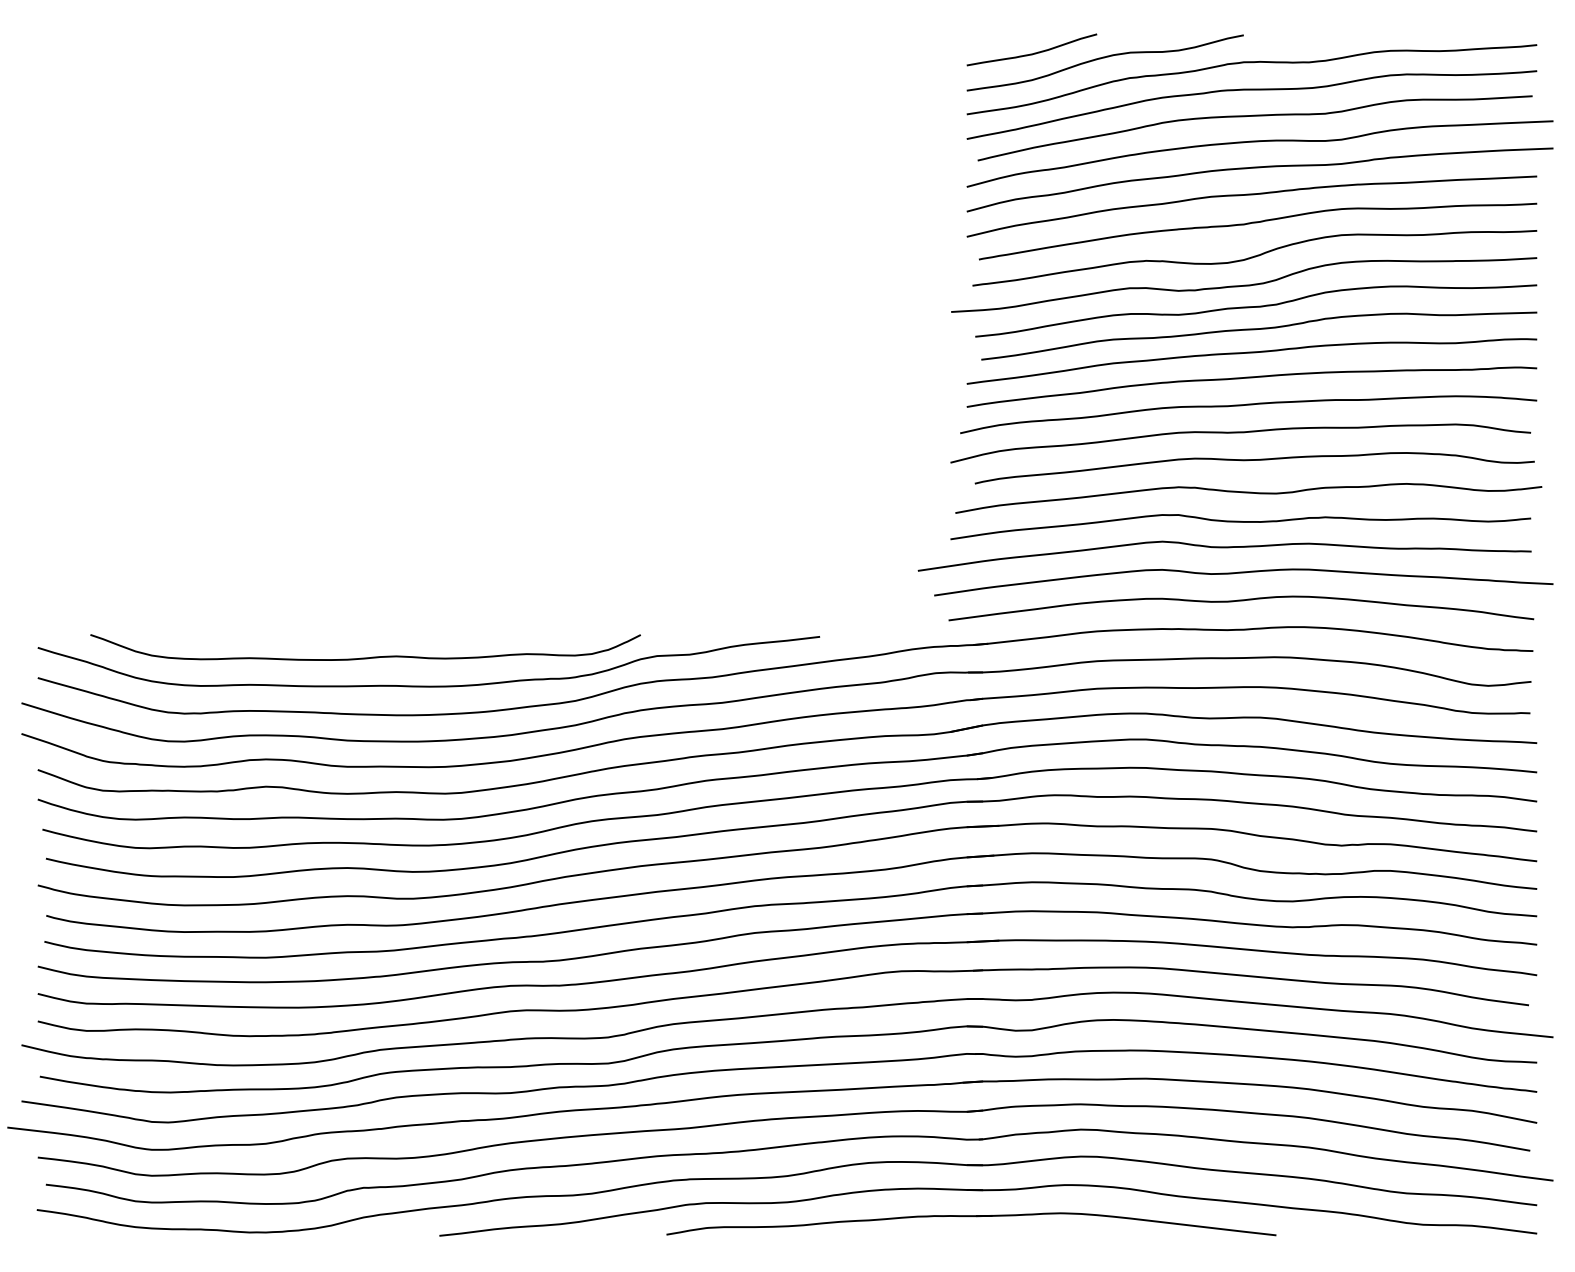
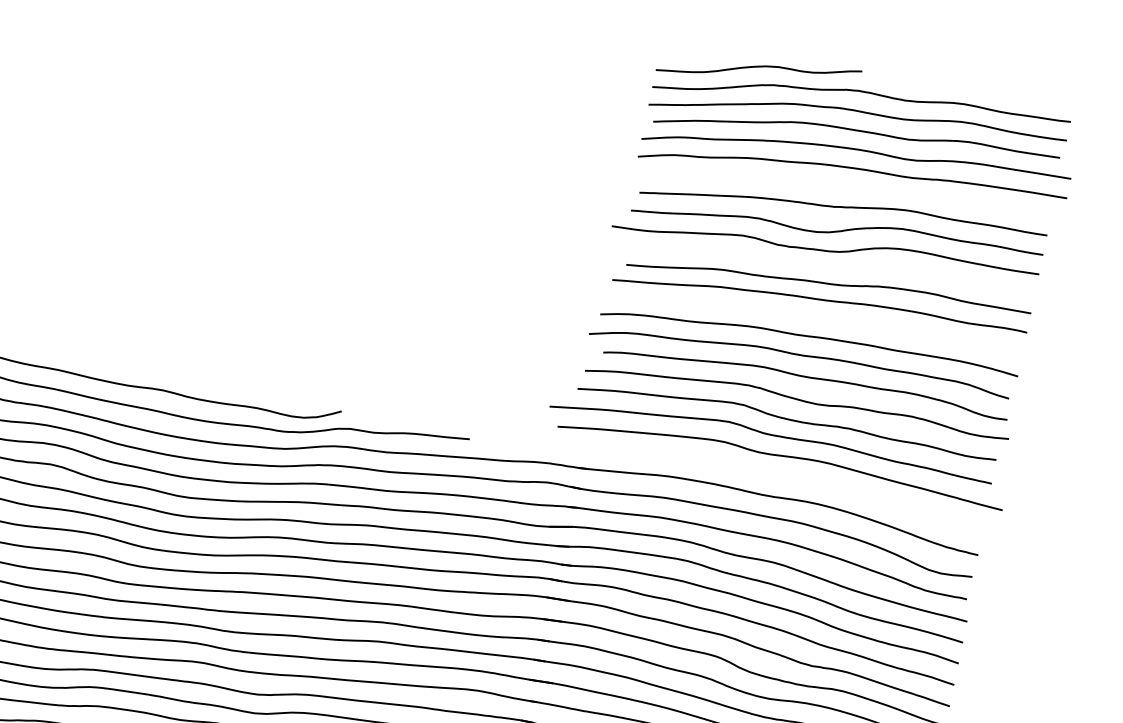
curve: (1031, 53) -> (707, 53), removed
curve: (1251, 195) -> (844, 187), removed
curve: (1256, 307) -> (831, 268), removed
curve: (1251, 378) -> (816, 318), removed
curve: (1241, 601) -> (776, 476), removed

